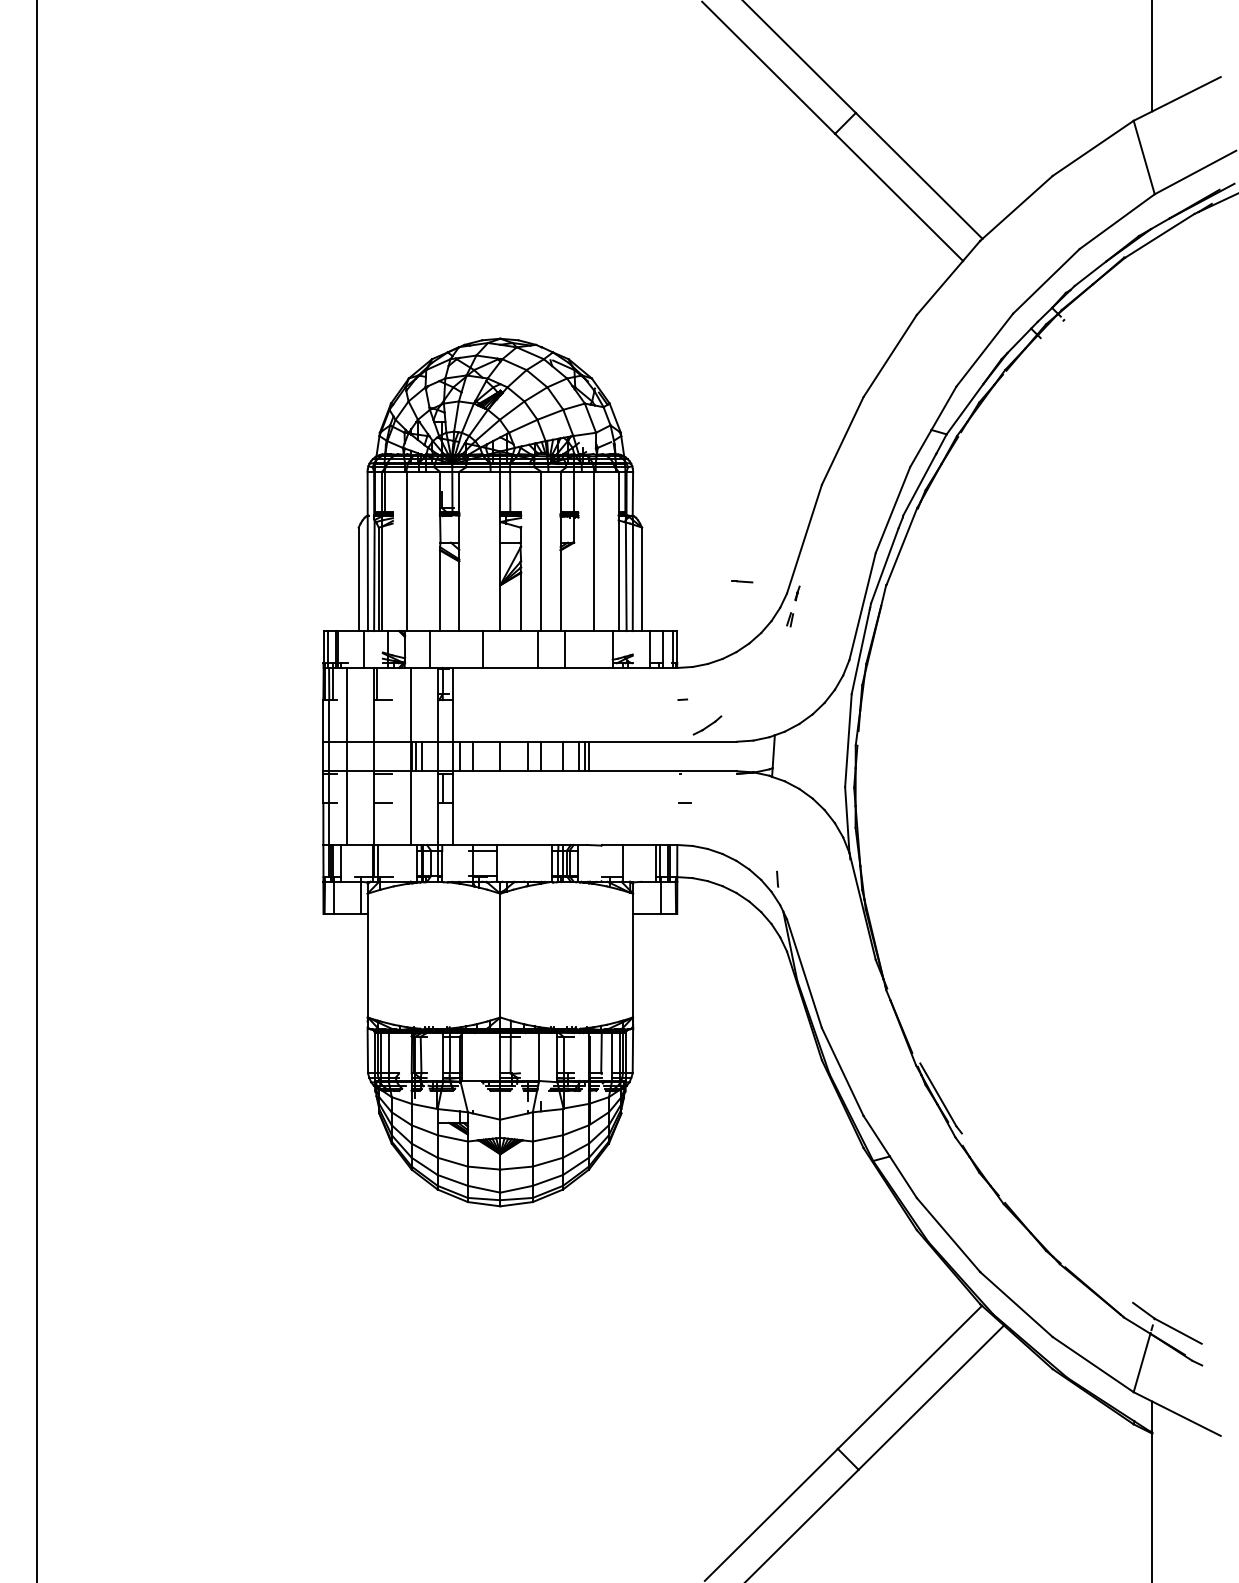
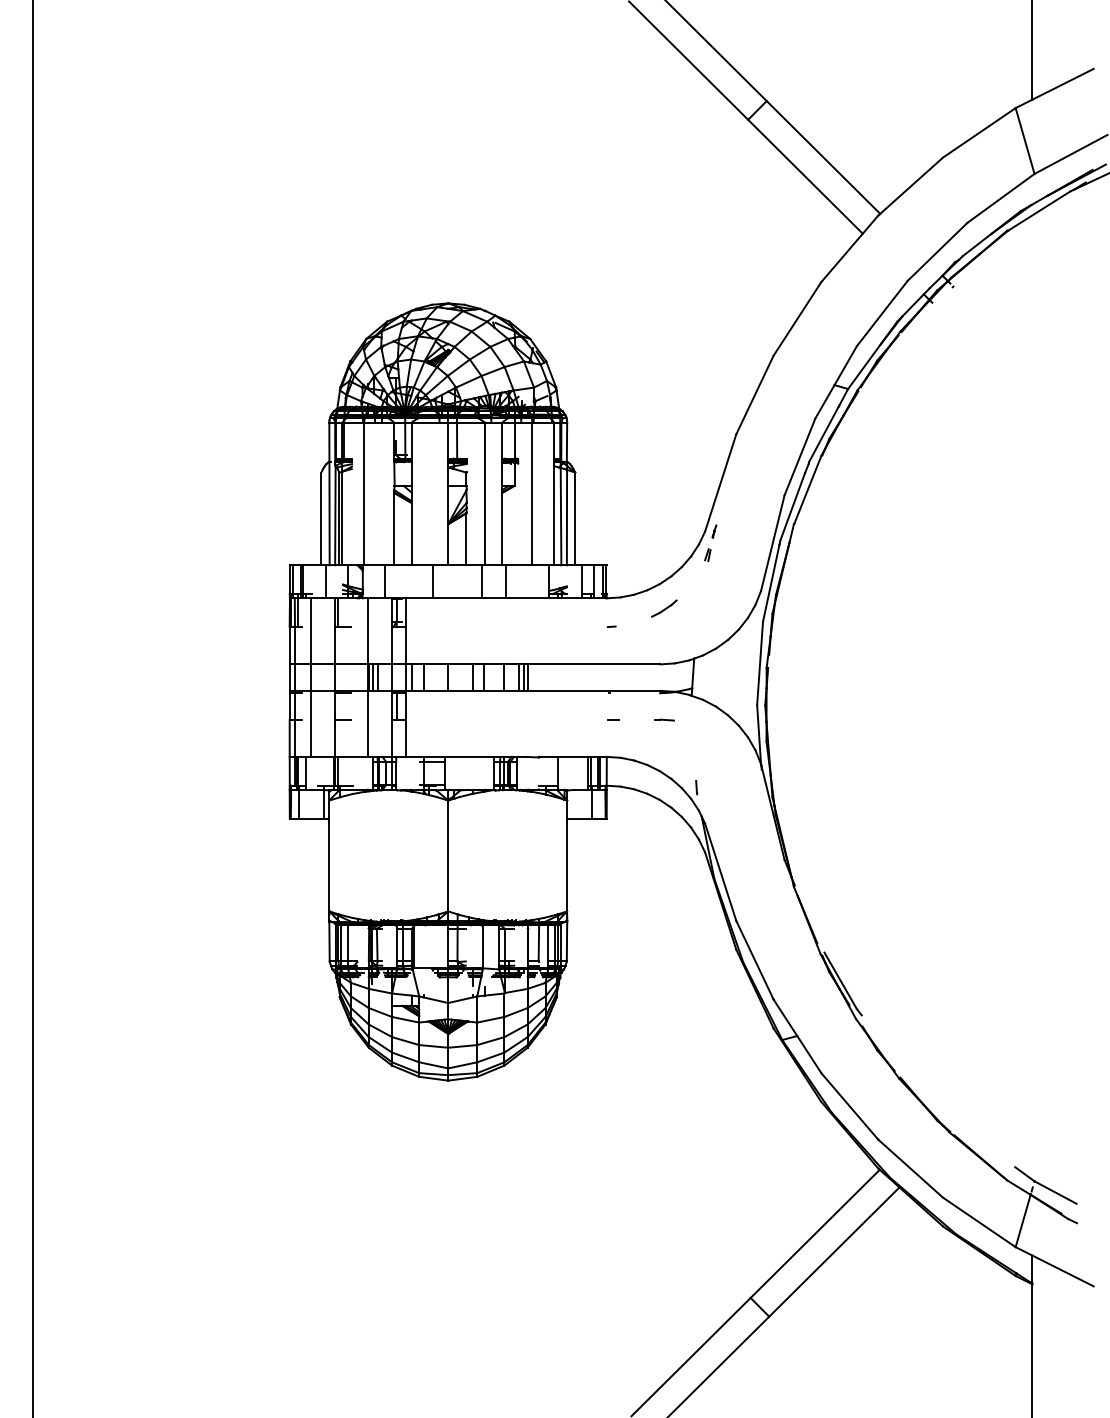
line: (742, 581) -> (665, 719), moved
part: (707, 725) -> (664, 608), moved

